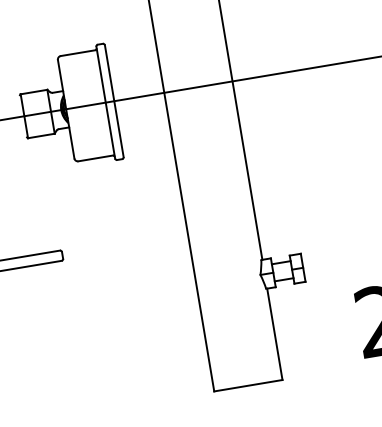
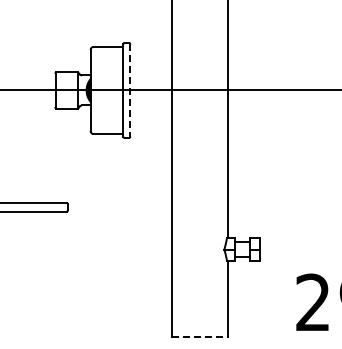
line: (114, 101) -> (130, 90), solid -> dashed
line: (249, 385) -> (200, 336), solid -> dashed

